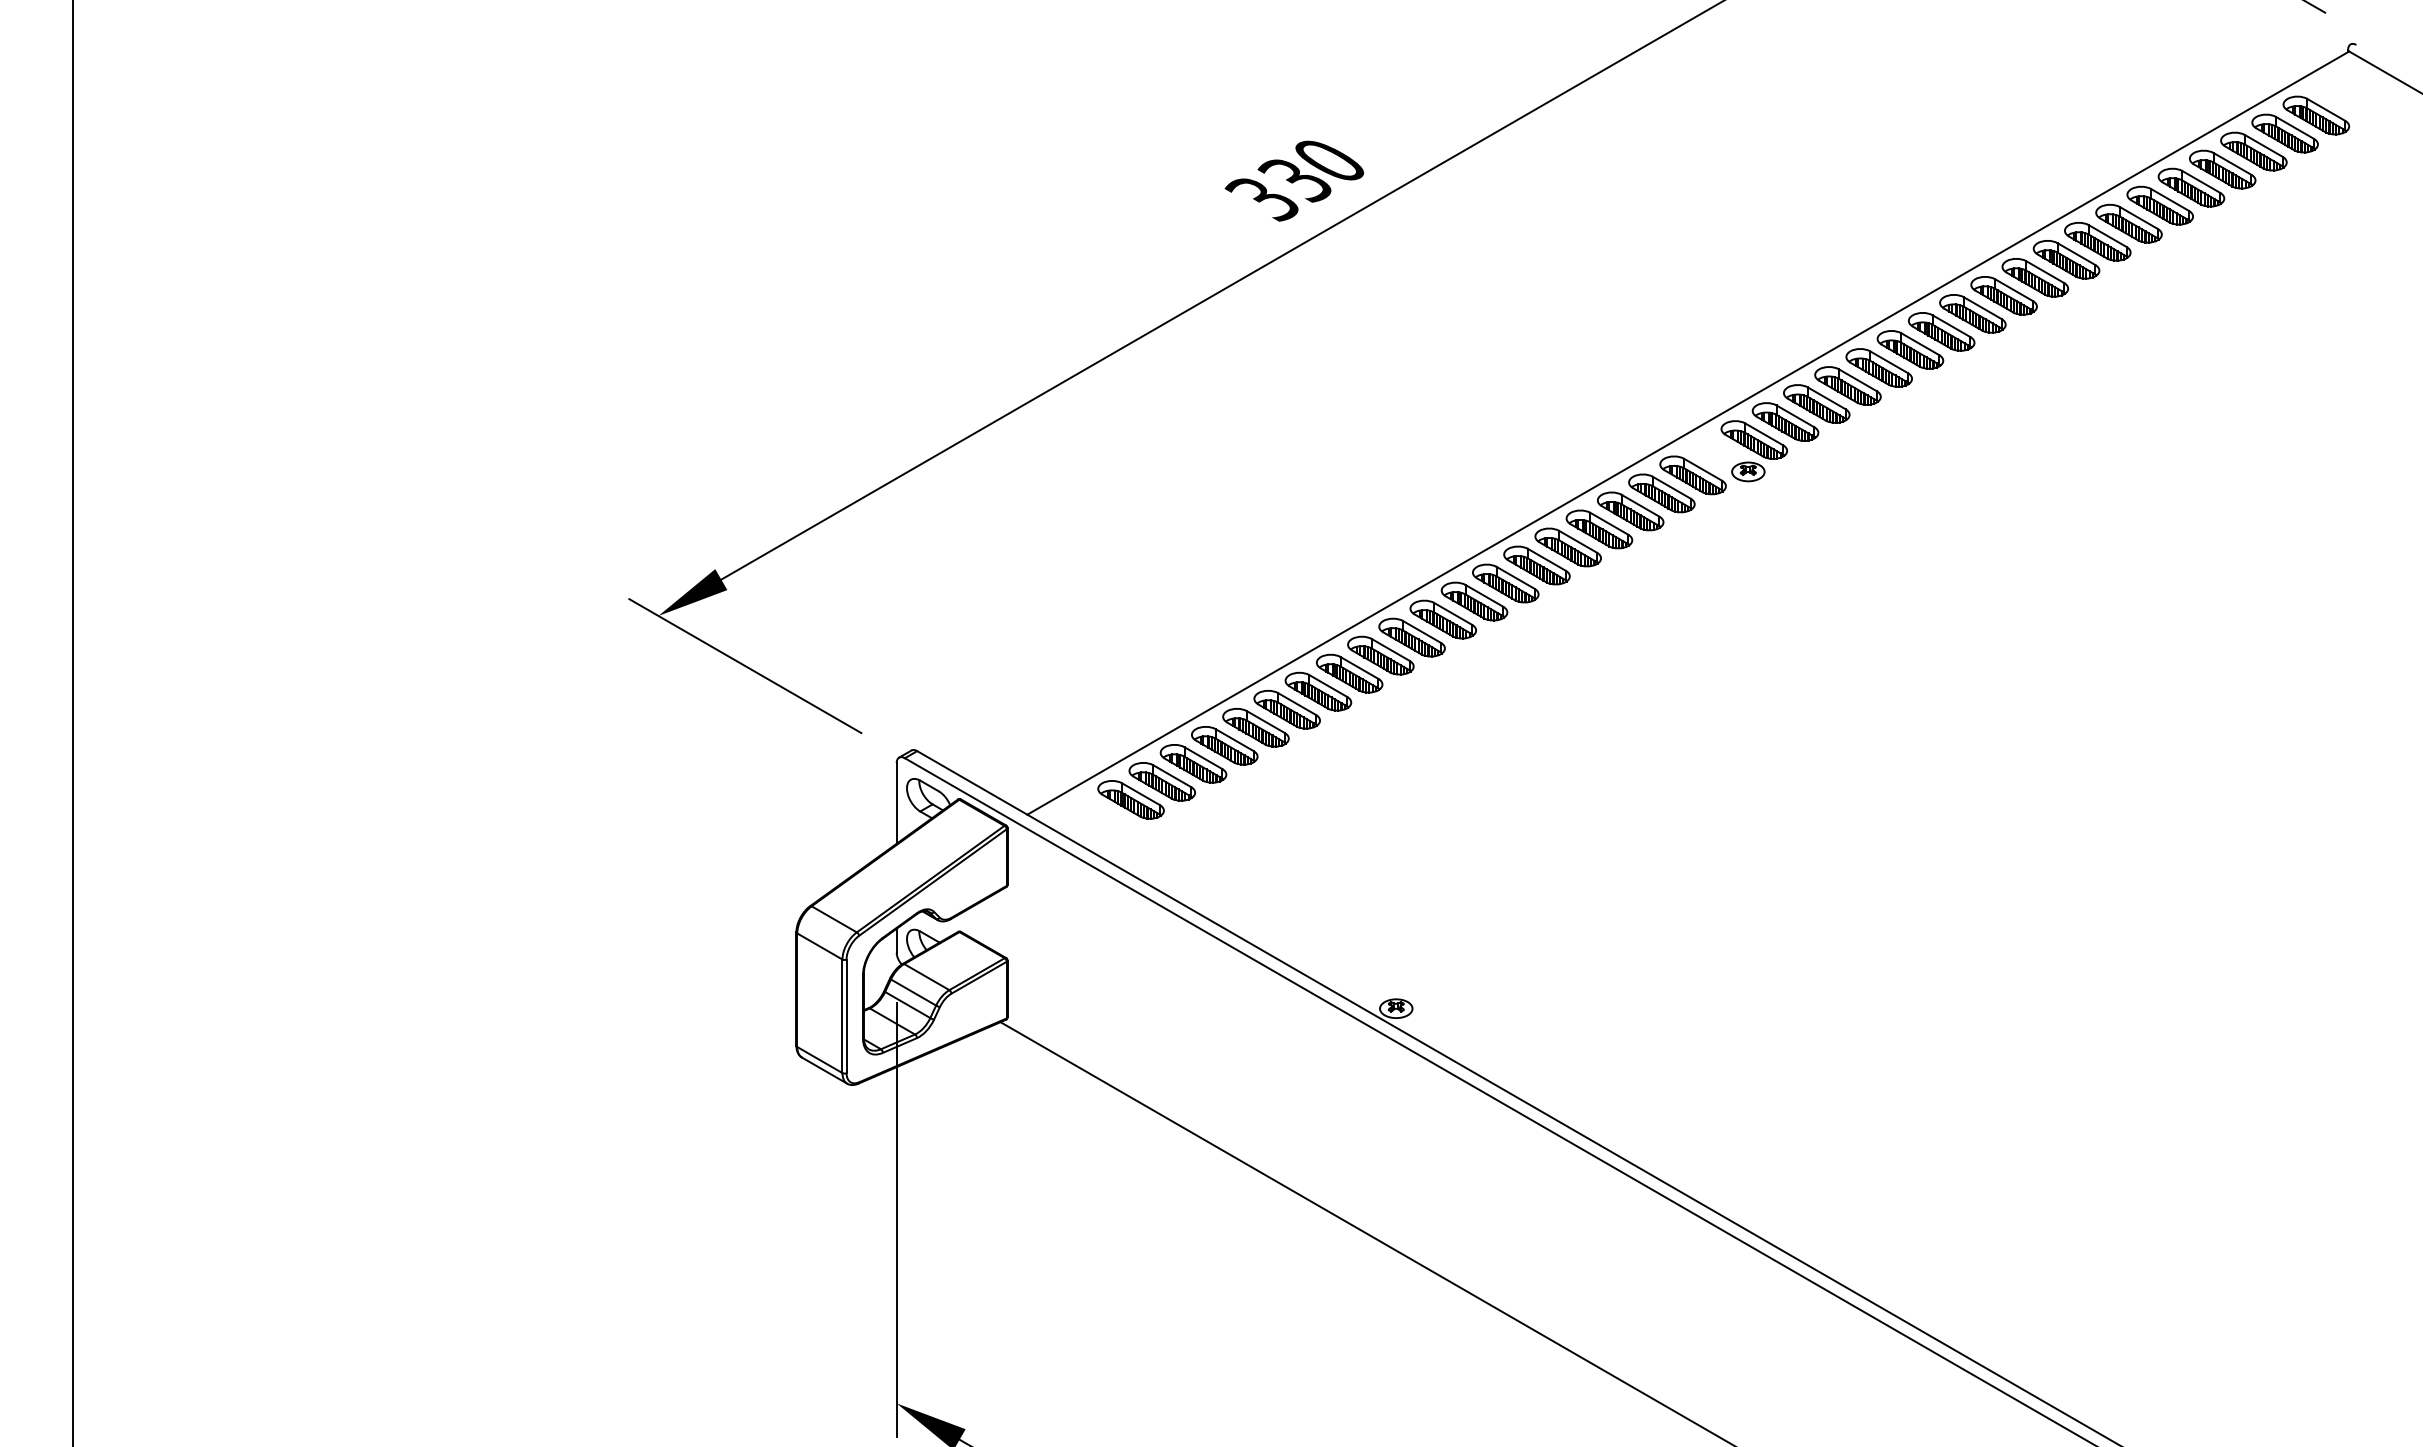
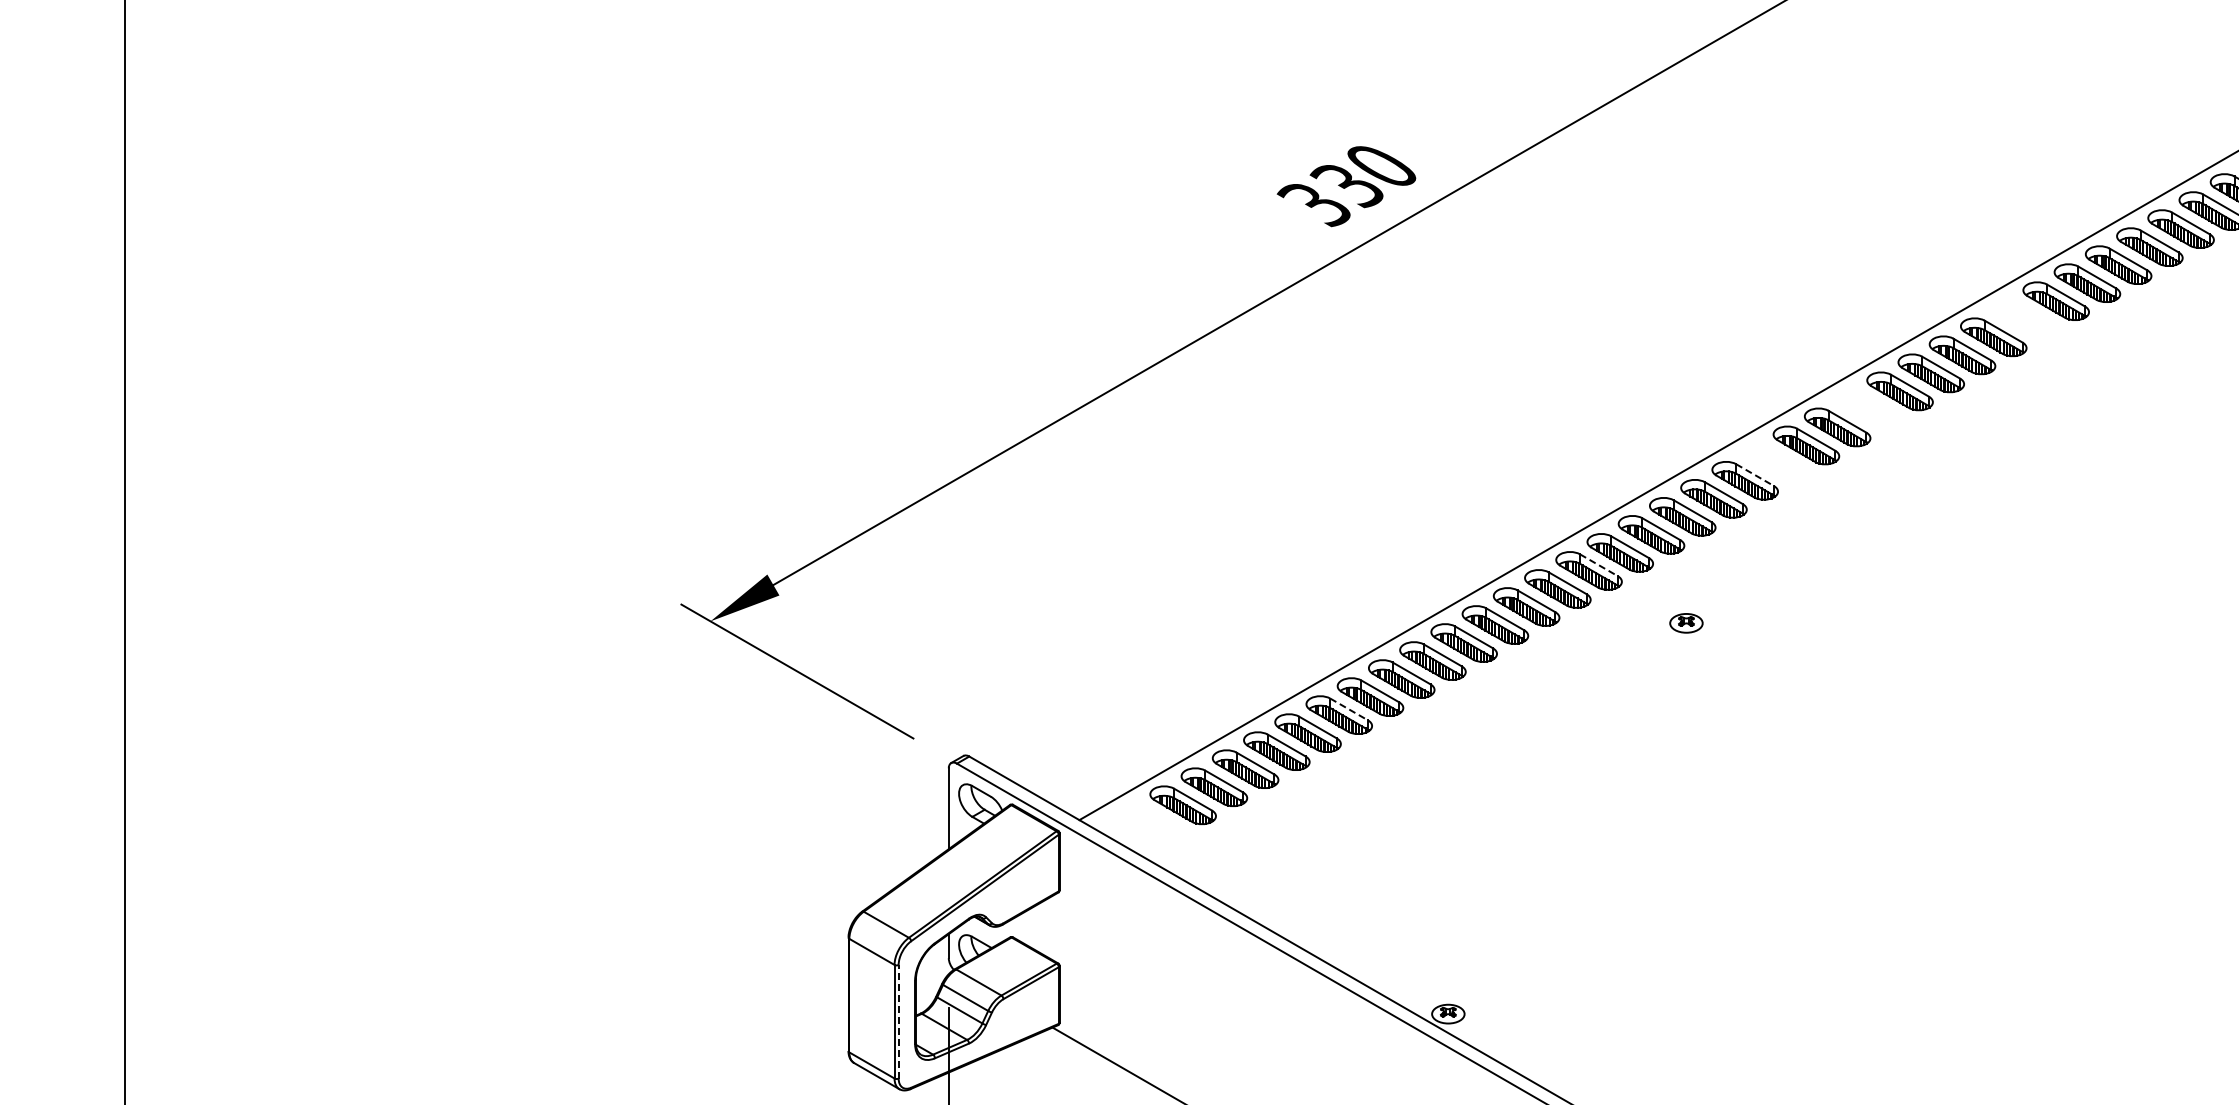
part: (1972, 313) -> (2024, 318), removed
part: (1816, 403) -> (1868, 408), removed
line: (1702, 469) -> (1754, 474), solid -> dashed
part: (1748, 471) -> (1686, 622), moved
line: (1546, 559) -> (1598, 564), solid -> dashed
line: (1297, 704) -> (1349, 709), solid -> dashed
line: (846, 1016) -> (898, 1021), solid -> dashed

